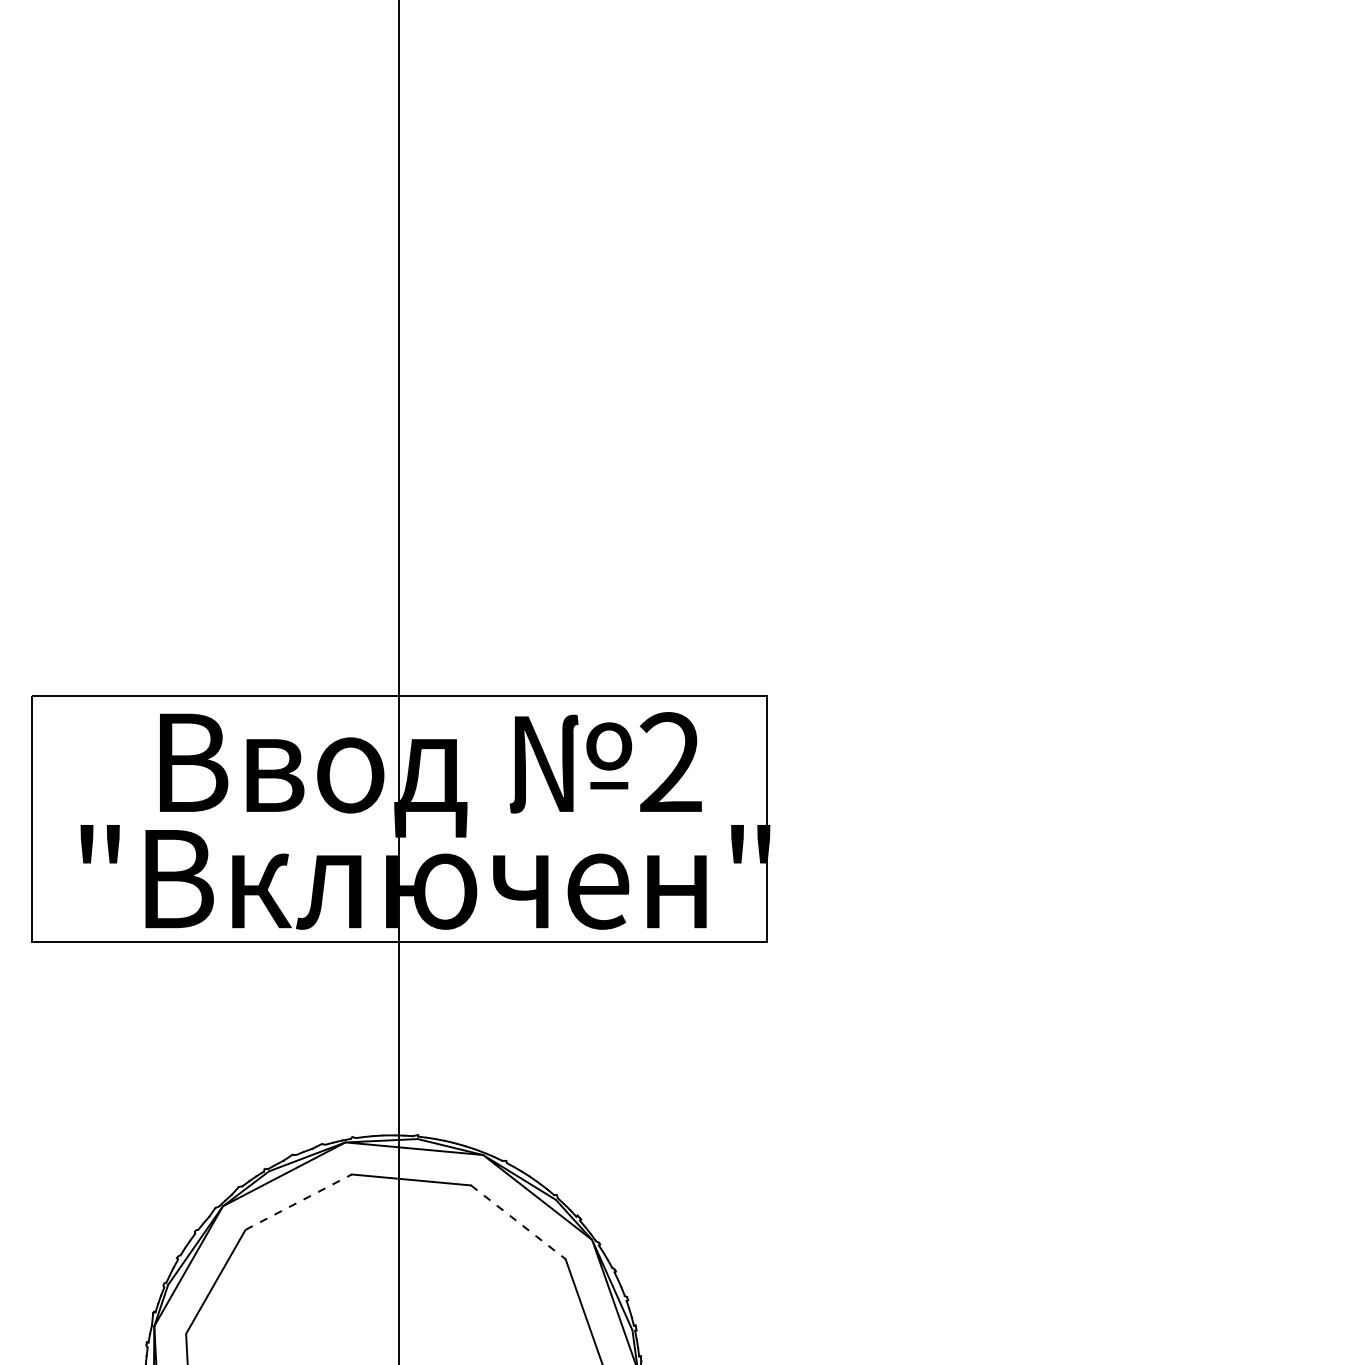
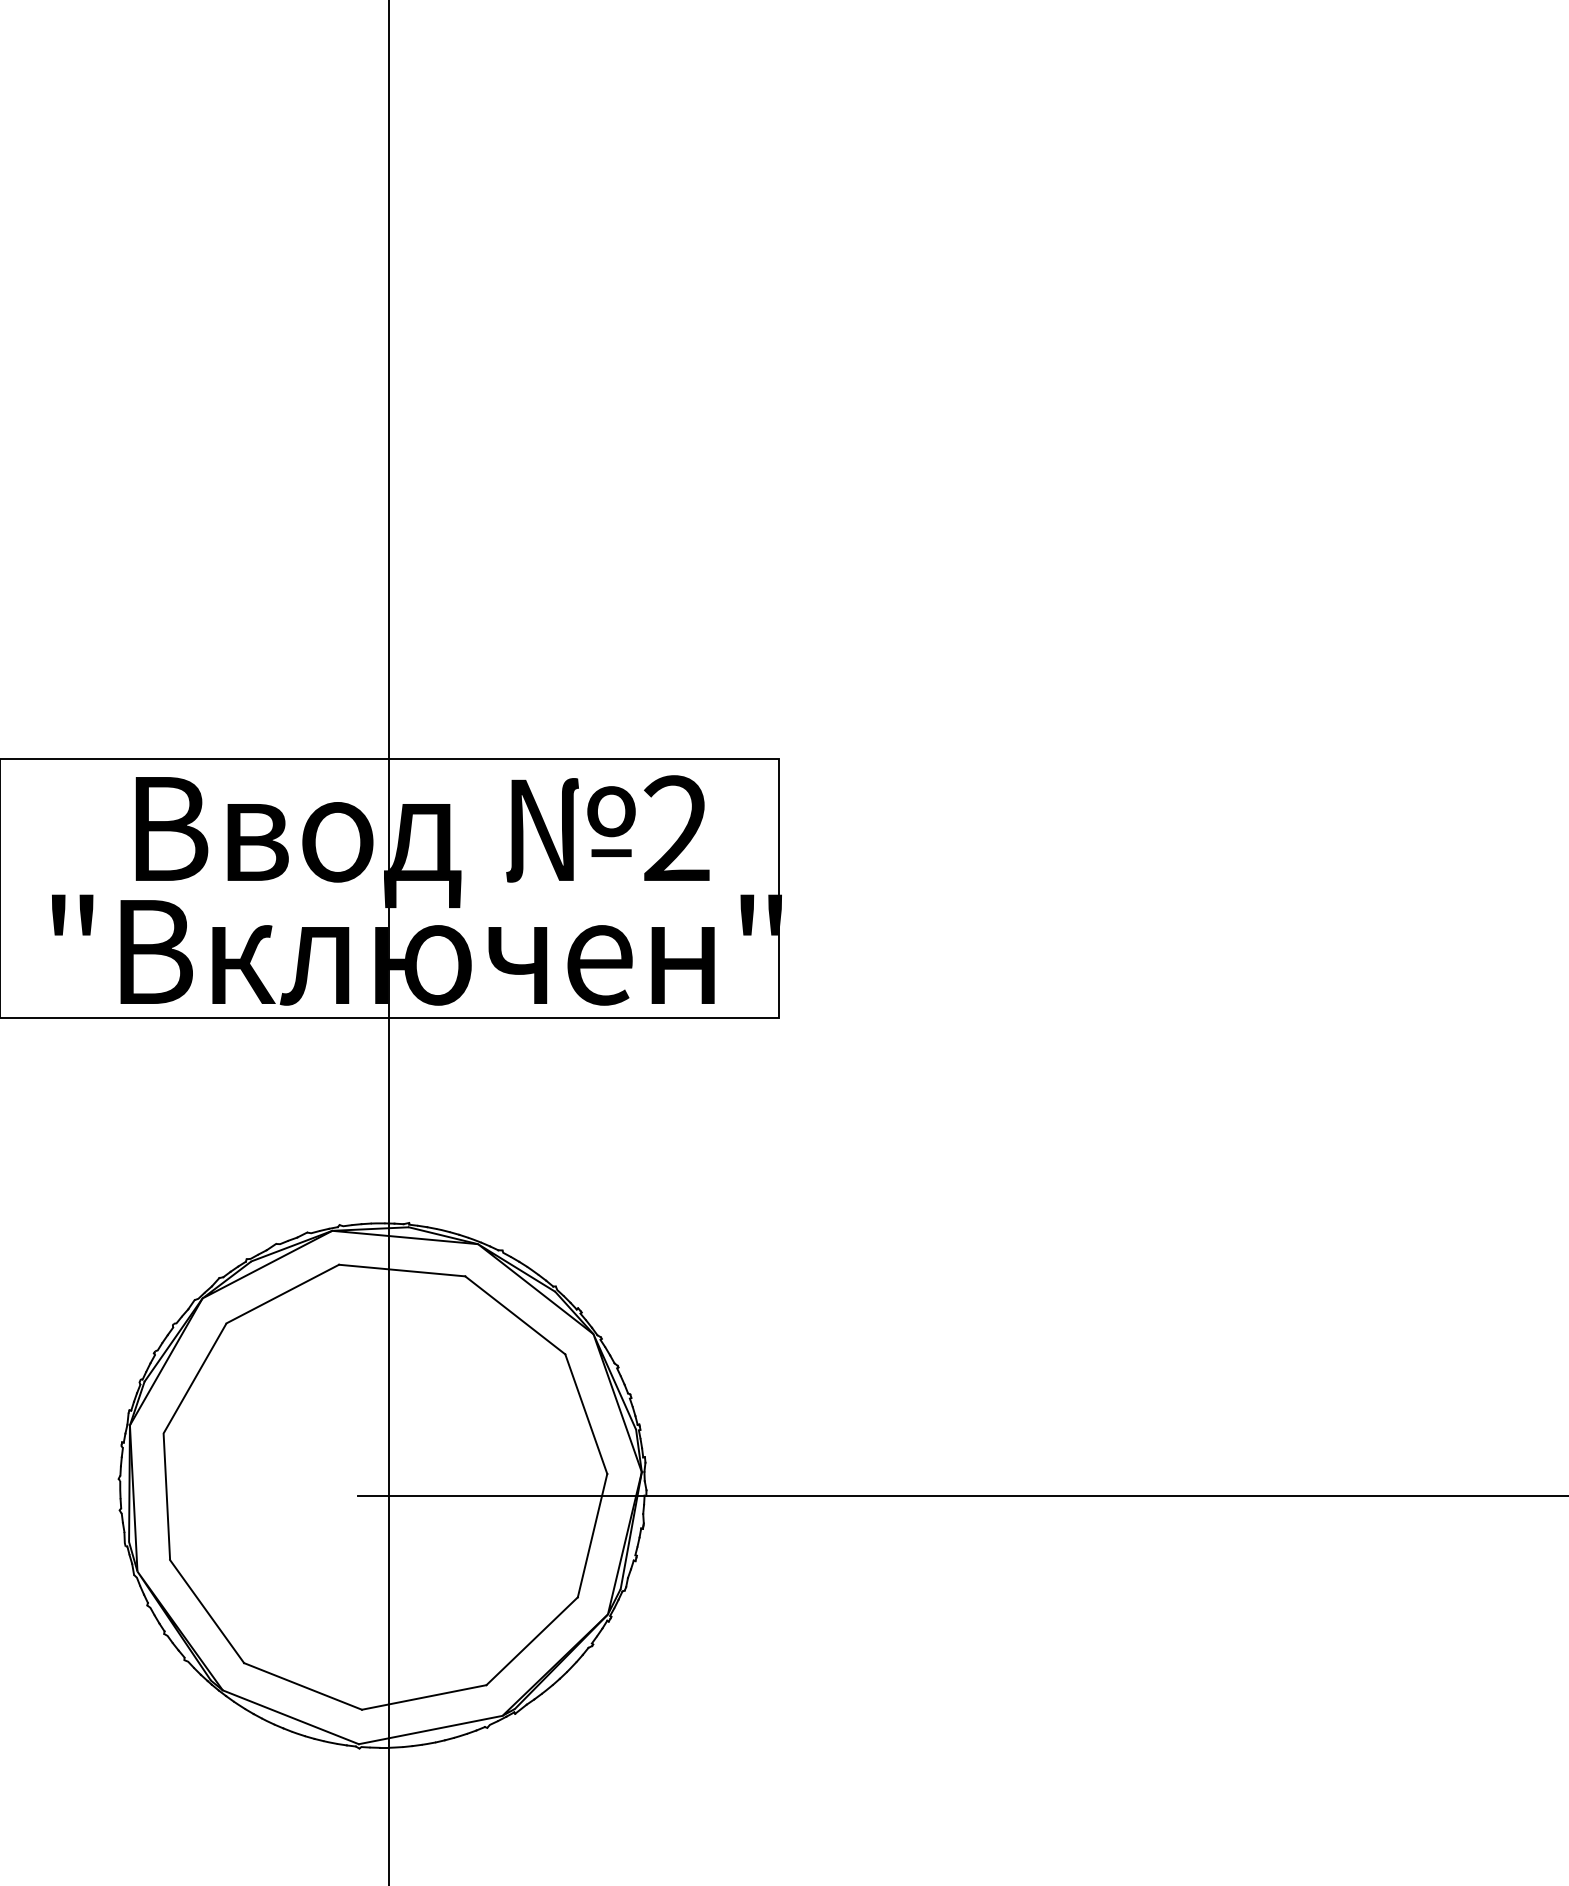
line: (299, 1201) -> (283, 1293), dashed -> solid
line: (518, 1222) -> (515, 1315), dashed -> solid

